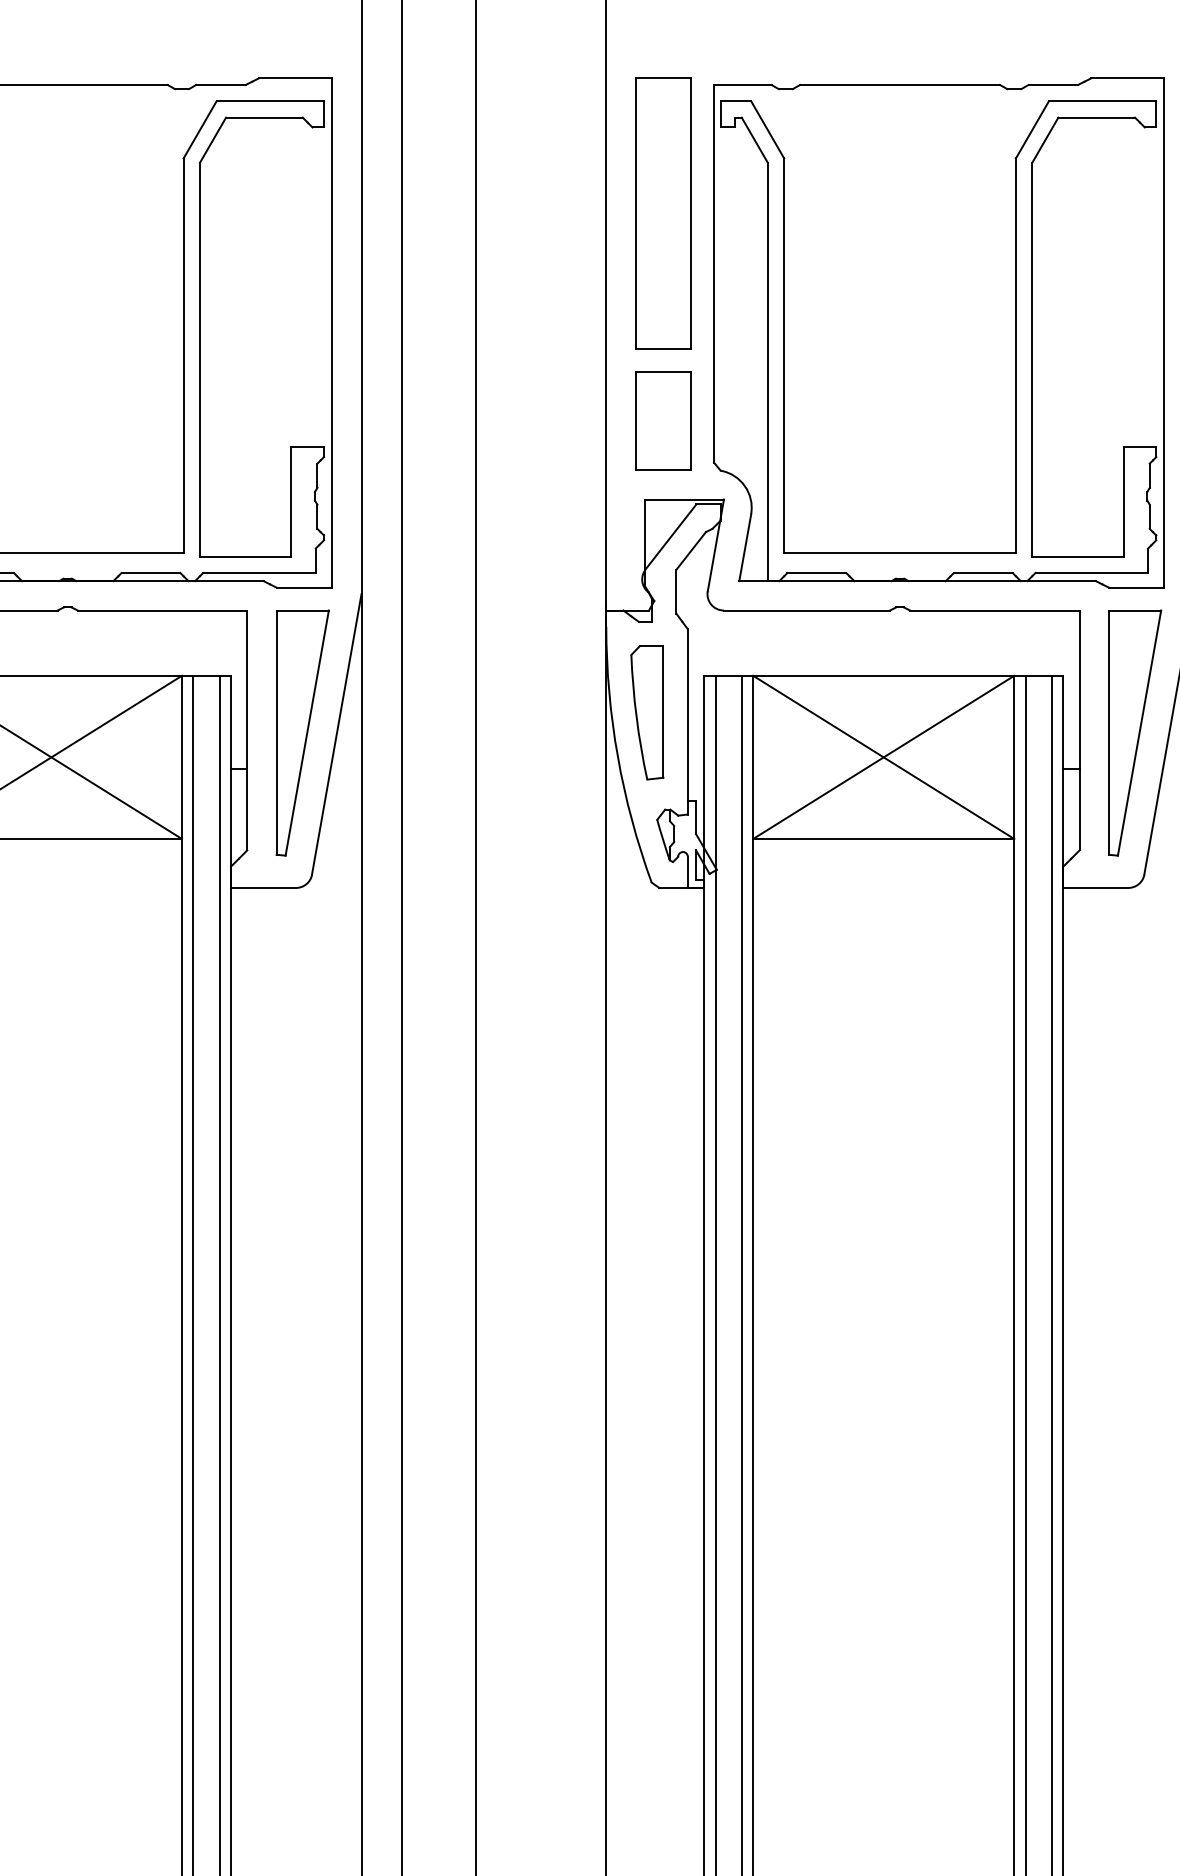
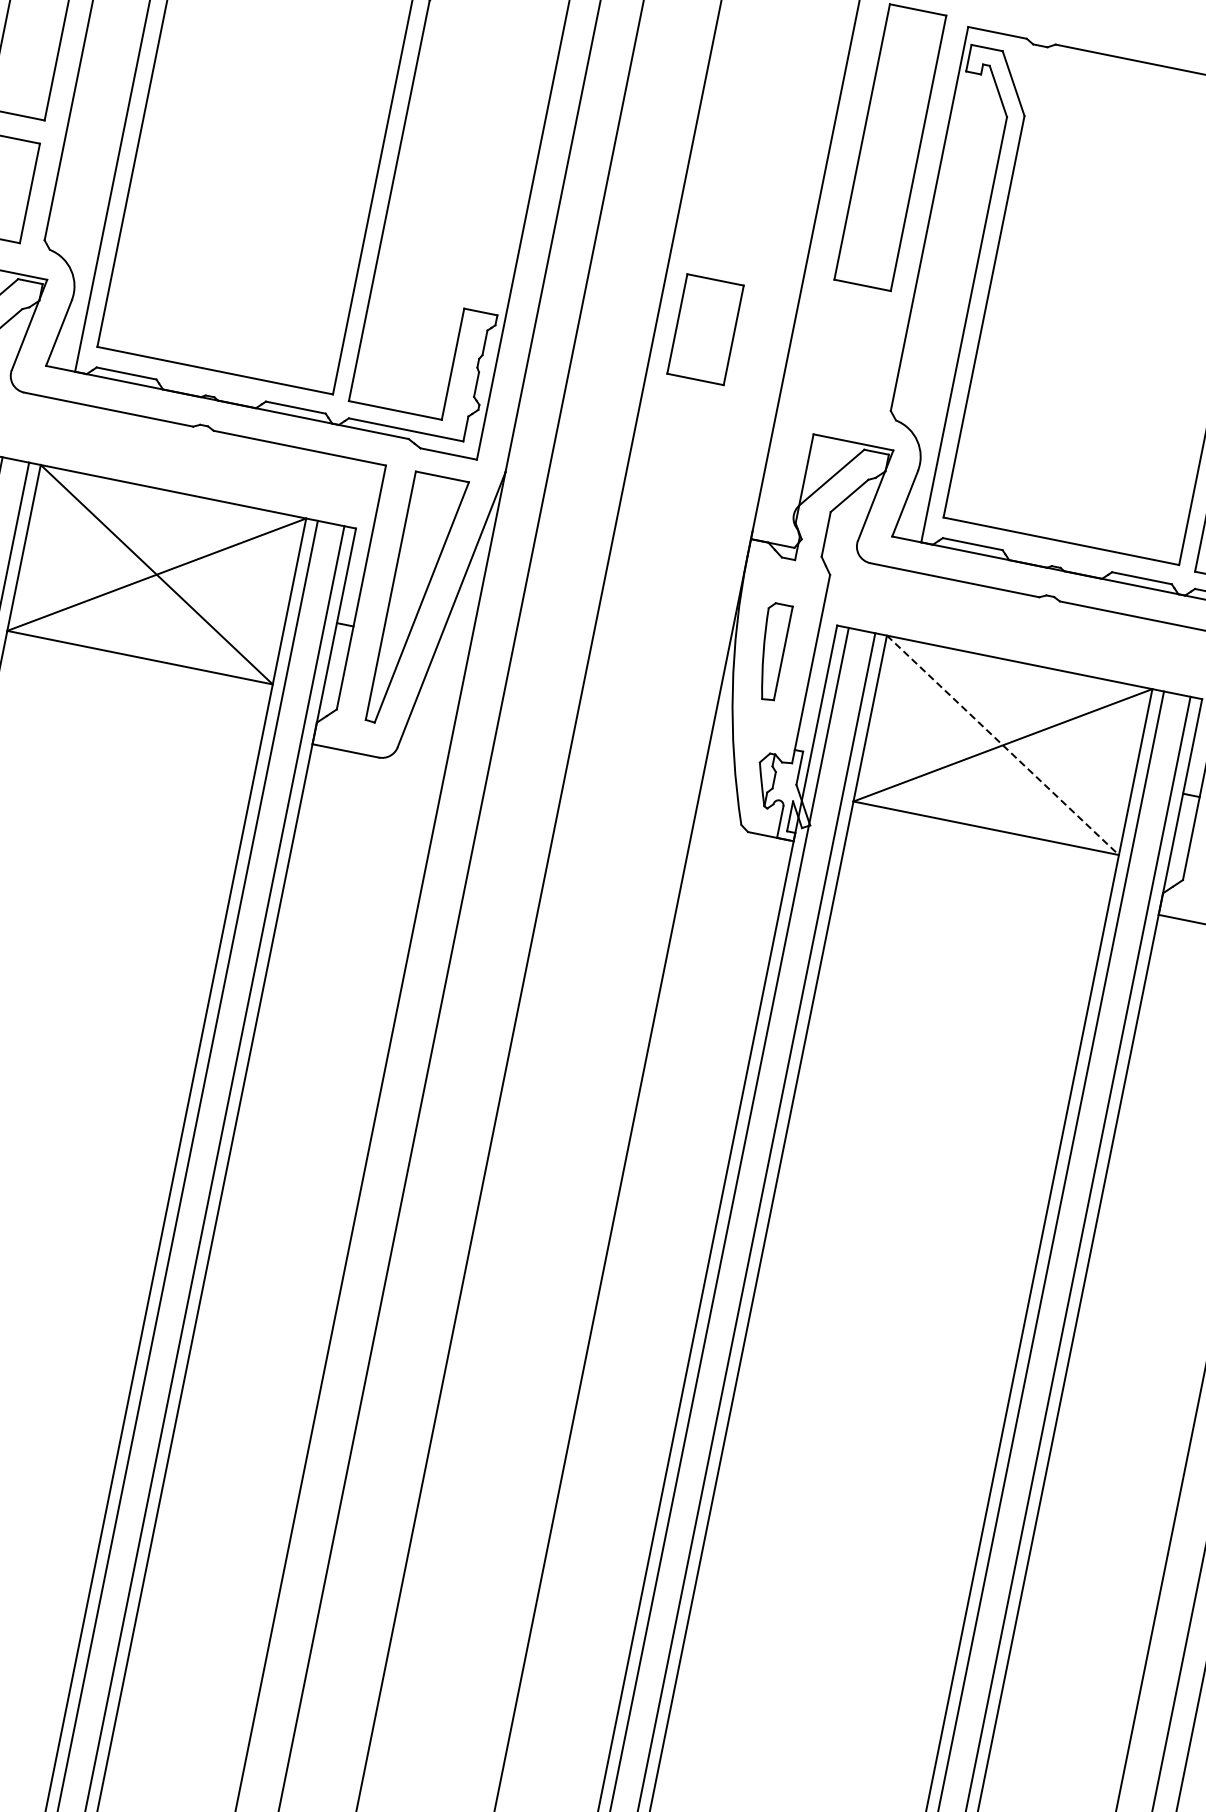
part: (663, 420) -> (705, 328), moved
part: (647, 712) -> (771, 651), size x0.7
line: (883, 757) -> (1002, 745), solid -> dashed

